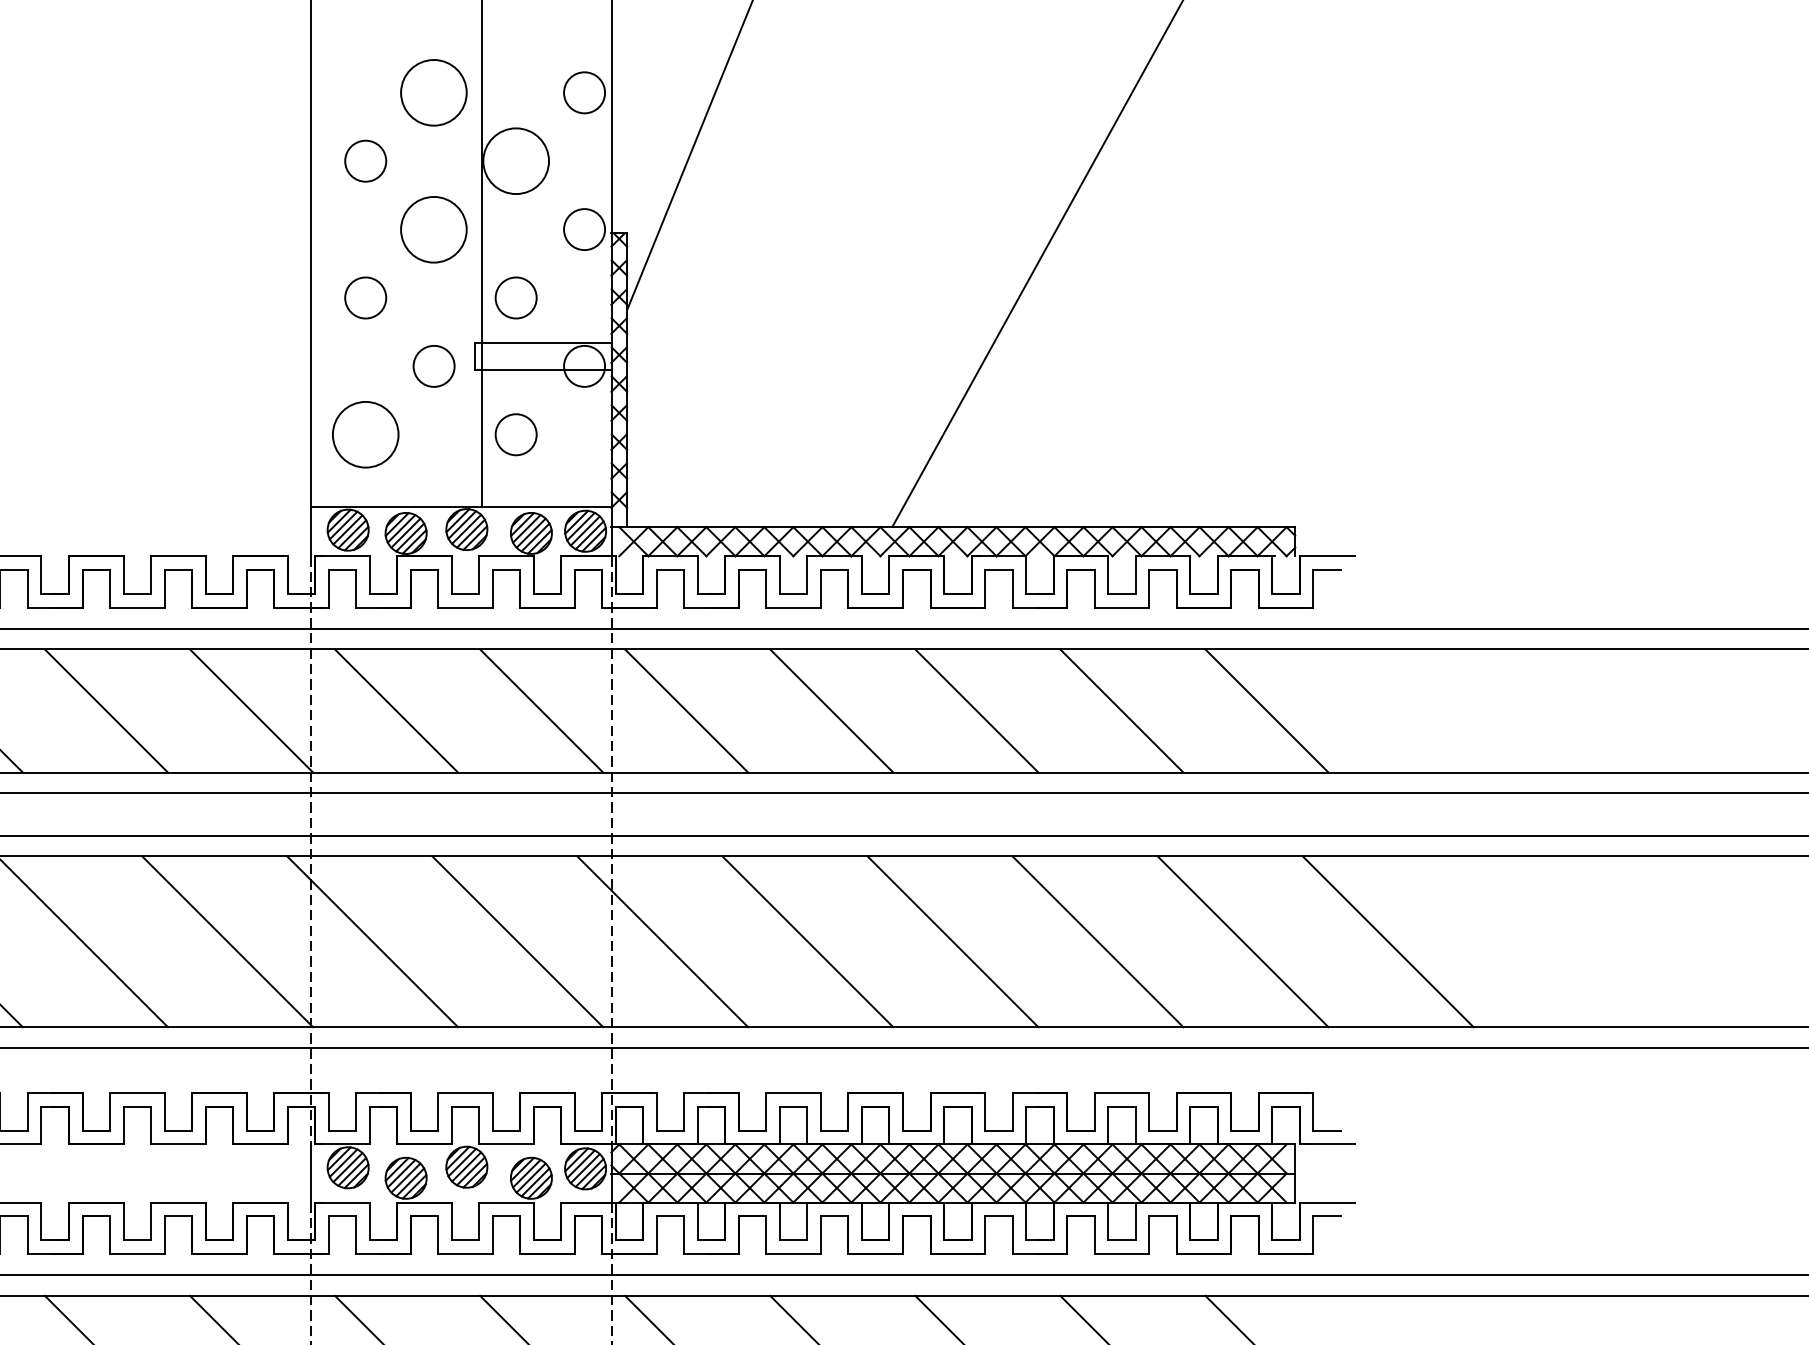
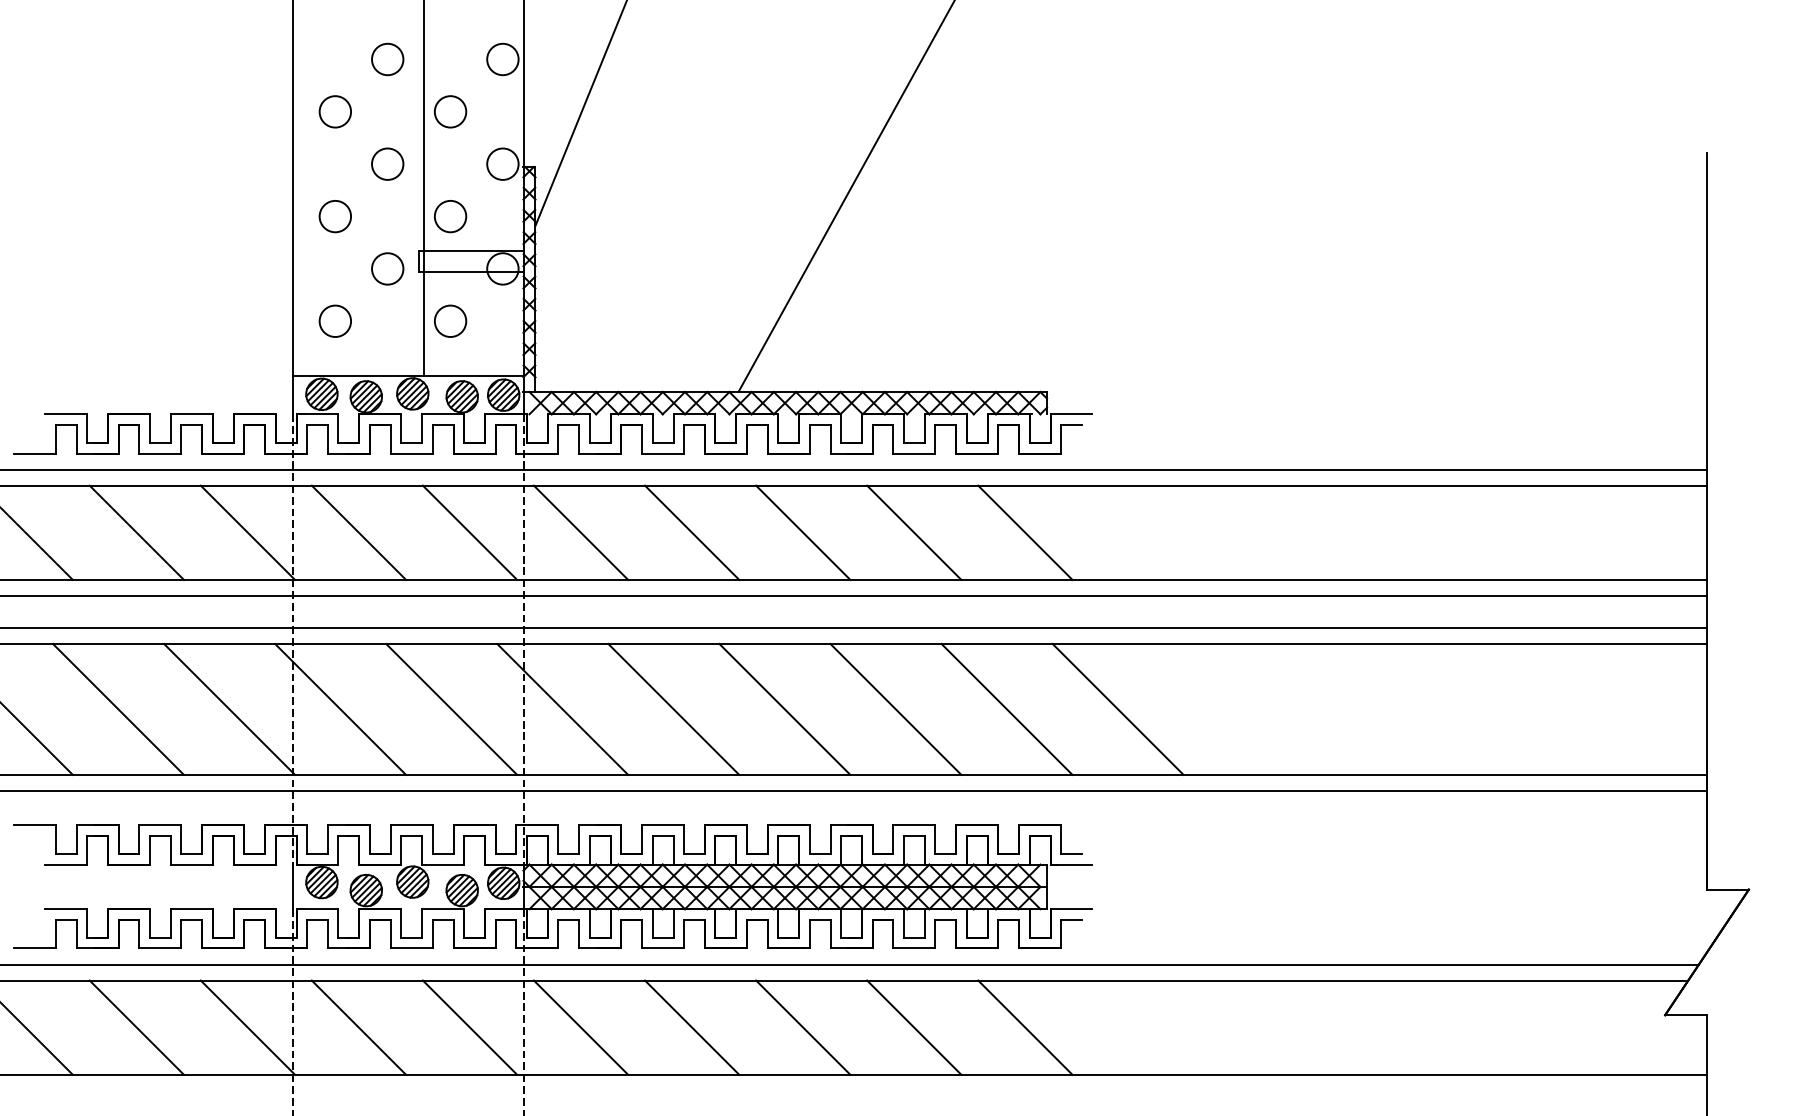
circle: (433, 92) -> (387, 59), size x0.62
circle: (516, 160) -> (450, 111), size x0.62
circle: (433, 228) -> (387, 163), size x0.62
circle: (365, 435) -> (335, 321), size x0.62

